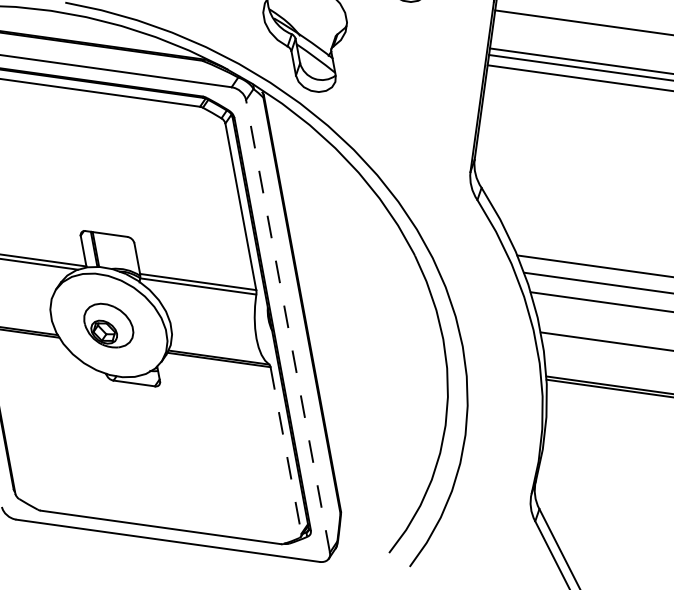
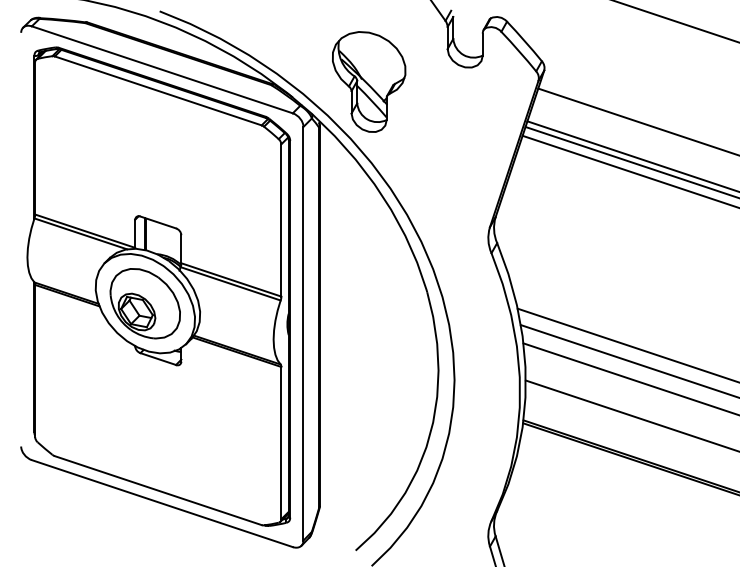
part: (107, 325) -> (144, 303), size x1.67
line: (287, 326) -> (303, 333), dashed -> solid
line: (286, 450) -> (281, 443), dashed -> solid

